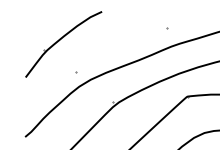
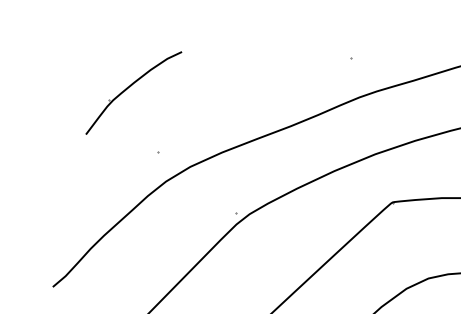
part: (63, 44) -> (133, 93), size x0.6

